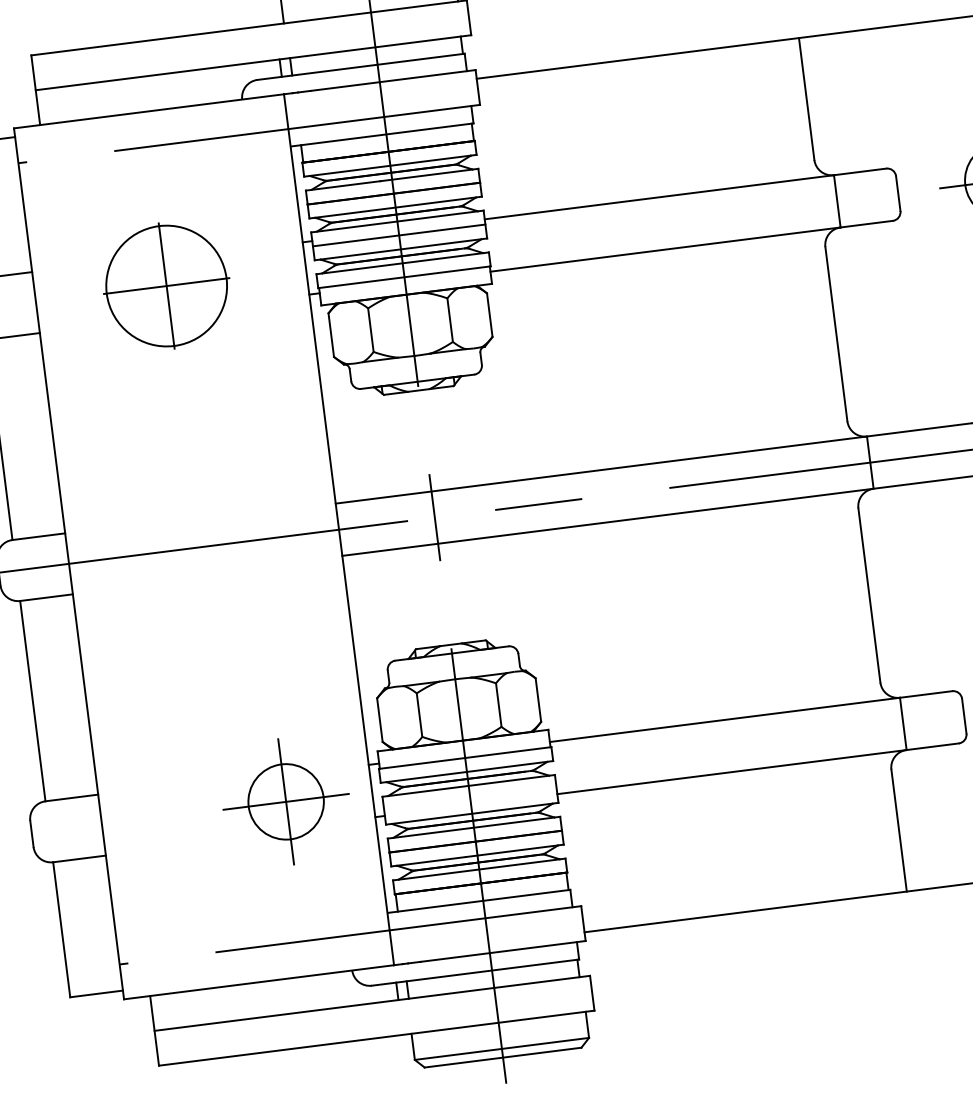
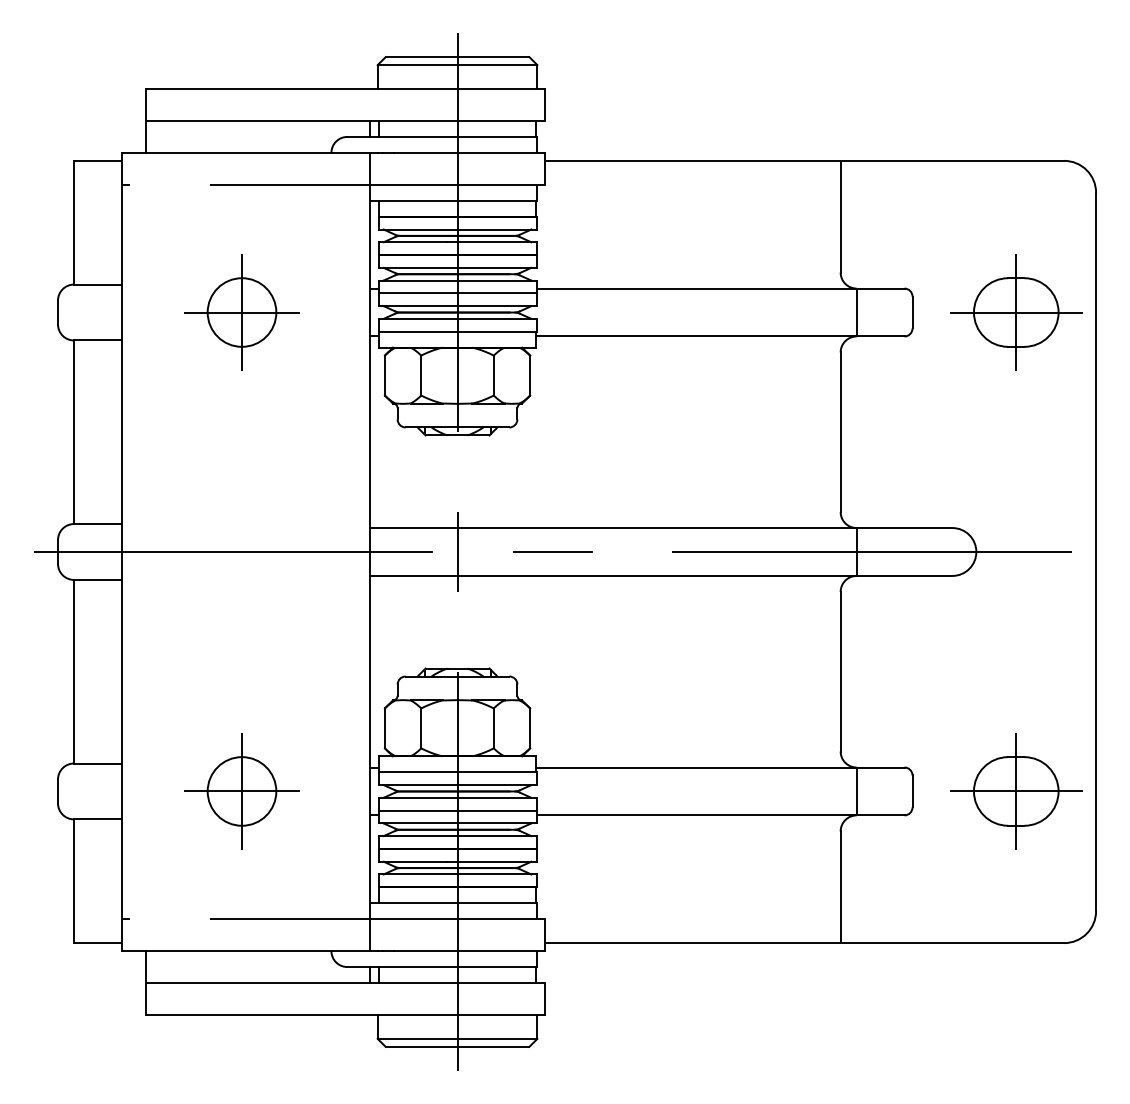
circle: (166, 286) -> (241, 312), size x0.62
line: (470, 799) -> (457, 810), added
part: (285, 801) -> (241, 791), moved

